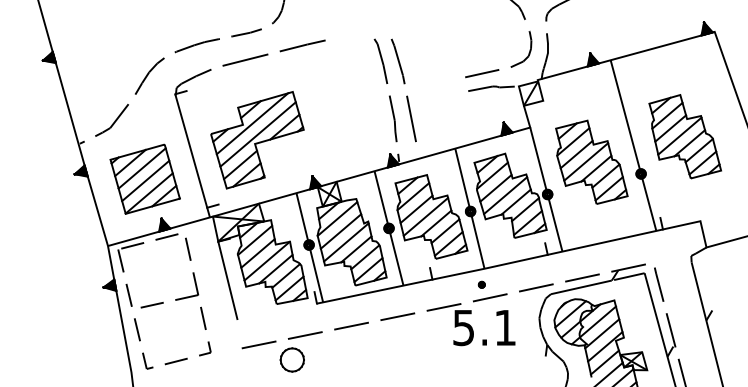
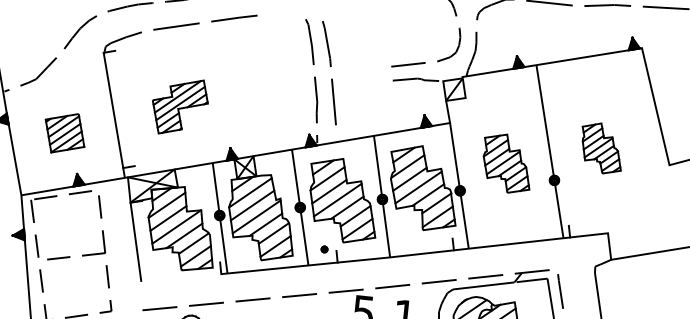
part: (684, 136) -> (601, 148), size x0.6
part: (257, 140) -> (179, 107), size x0.6
part: (591, 161) -> (506, 162), size x0.7
part: (144, 178) -> (64, 132), size x0.6
part: (481, 284) -> (324, 249), moved

